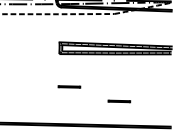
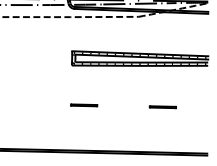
line: (119, 101) -> (163, 107), moved

